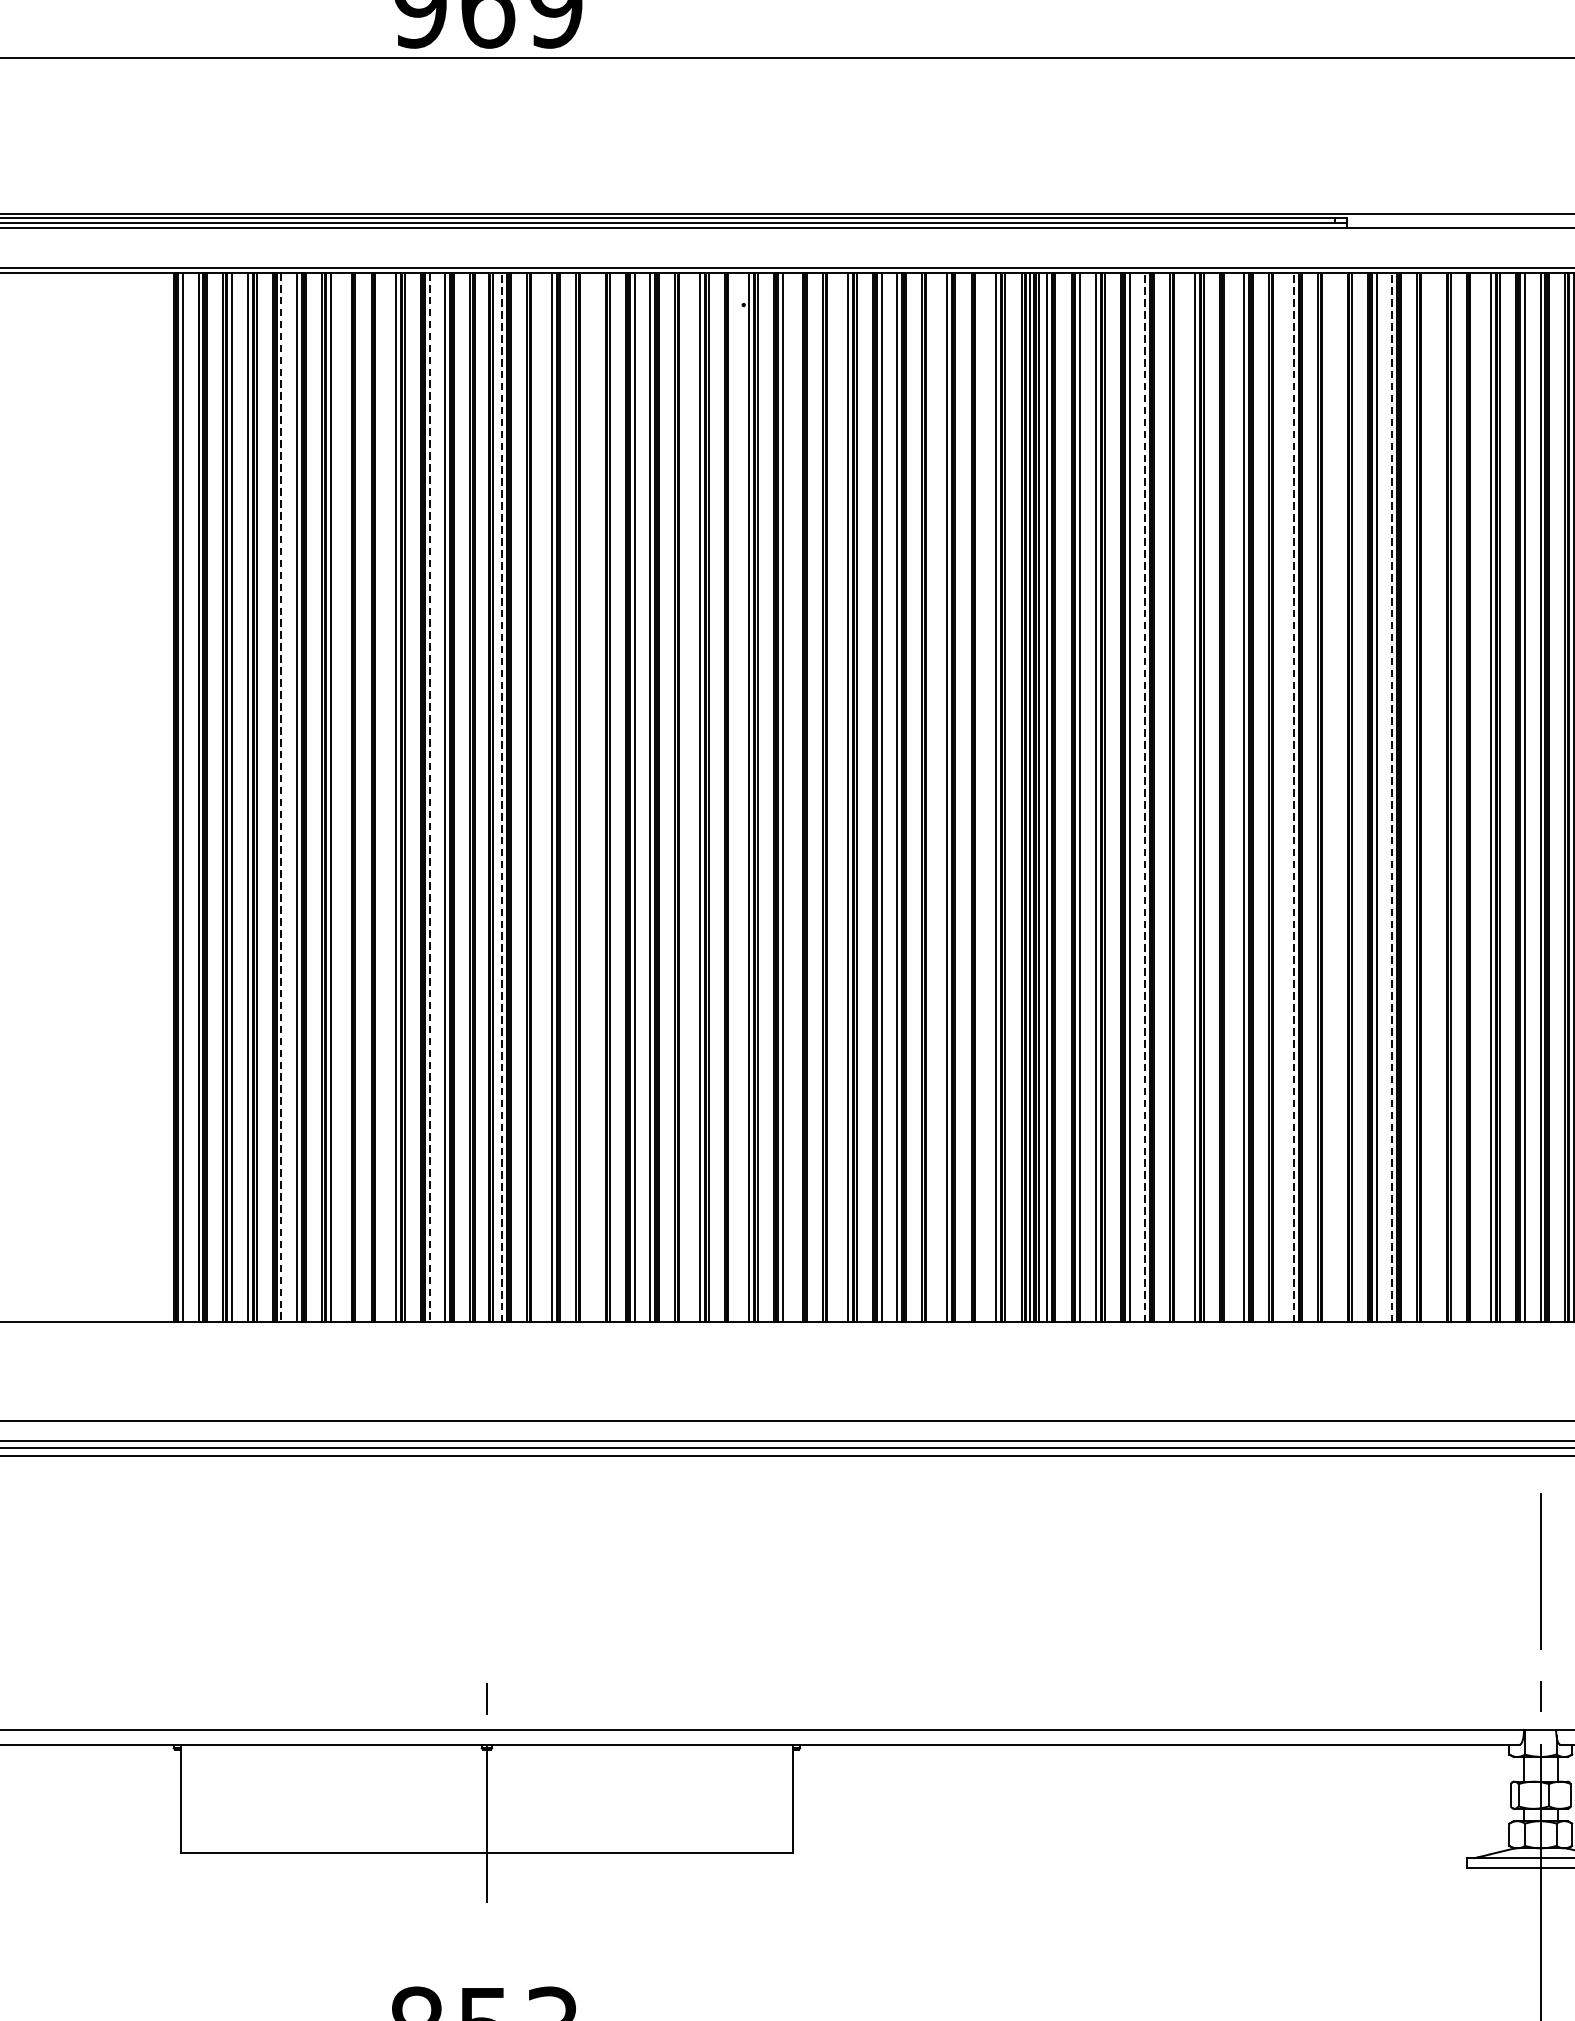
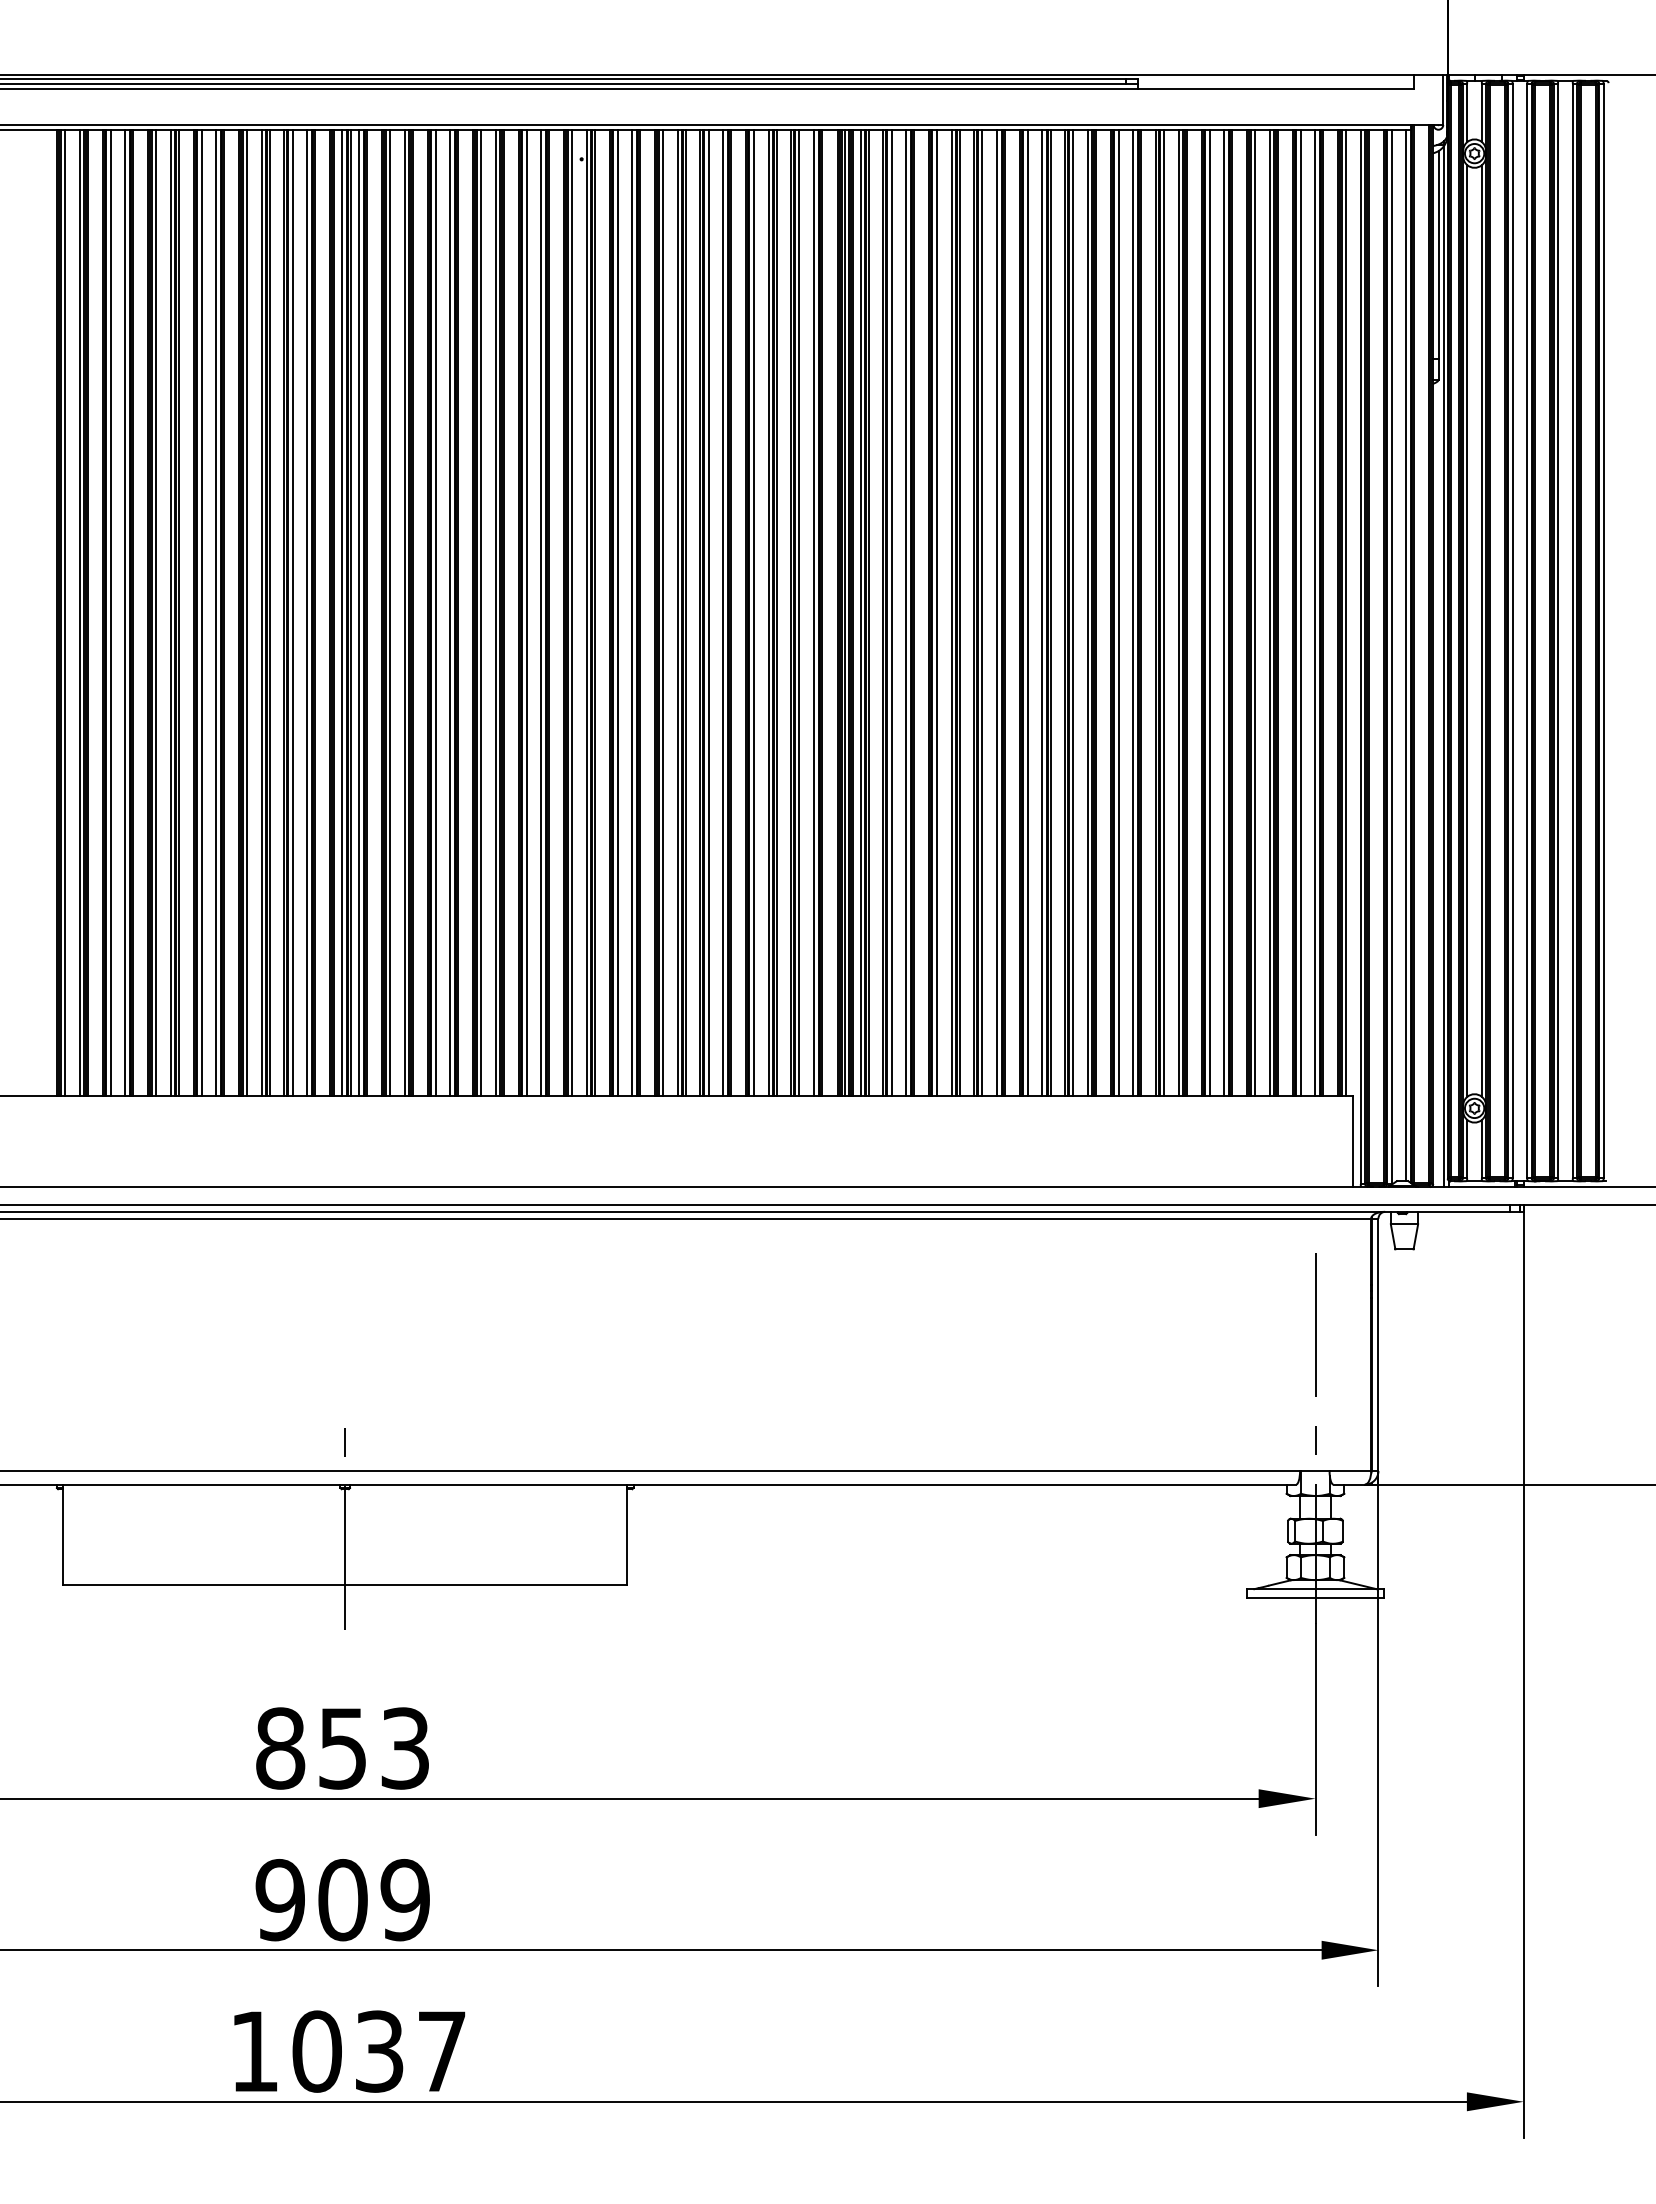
line: (347, 797) -> (216, 612), added
line: (380, 797) -> (247, 612), added
line: (483, 797) -> (342, 612), added
line: (502, 797) -> (359, 612), dashed -> solid
line: (536, 797) -> (390, 612), added
line: (584, 797) -> (435, 612), added
line: (601, 797) -> (450, 612), added
line: (683, 797) -> (526, 612), added
line: (733, 797) -> (572, 612), added
line: (798, 797) -> (632, 612), added
line: (832, 797) -> (663, 612), added
line: (930, 797) -> (753, 612), added
line: (980, 797) -> (799, 612), added
line: (1145, 797) -> (951, 612), dashed -> solid
line: (1179, 797) -> (982, 612), added
line: (1227, 797) -> (1027, 612), added
line: (1277, 797) -> (1073, 612), added
line: (1293, 797) -> (1087, 612), dashed -> solid
line: (1326, 797) -> (1118, 612), added
line: (1343, 797) -> (1133, 612), added
line: (1392, 797) -> (1178, 612), dashed -> solid
line: (1425, 797) -> (1209, 612), added
line: (1441, 797) -> (1224, 612), added
line: (1475, 797) -> (1255, 612), added
line: (281, 798) -> (156, 613), dashed -> solid
line: (429, 798) -> (292, 613), dashed -> solid

